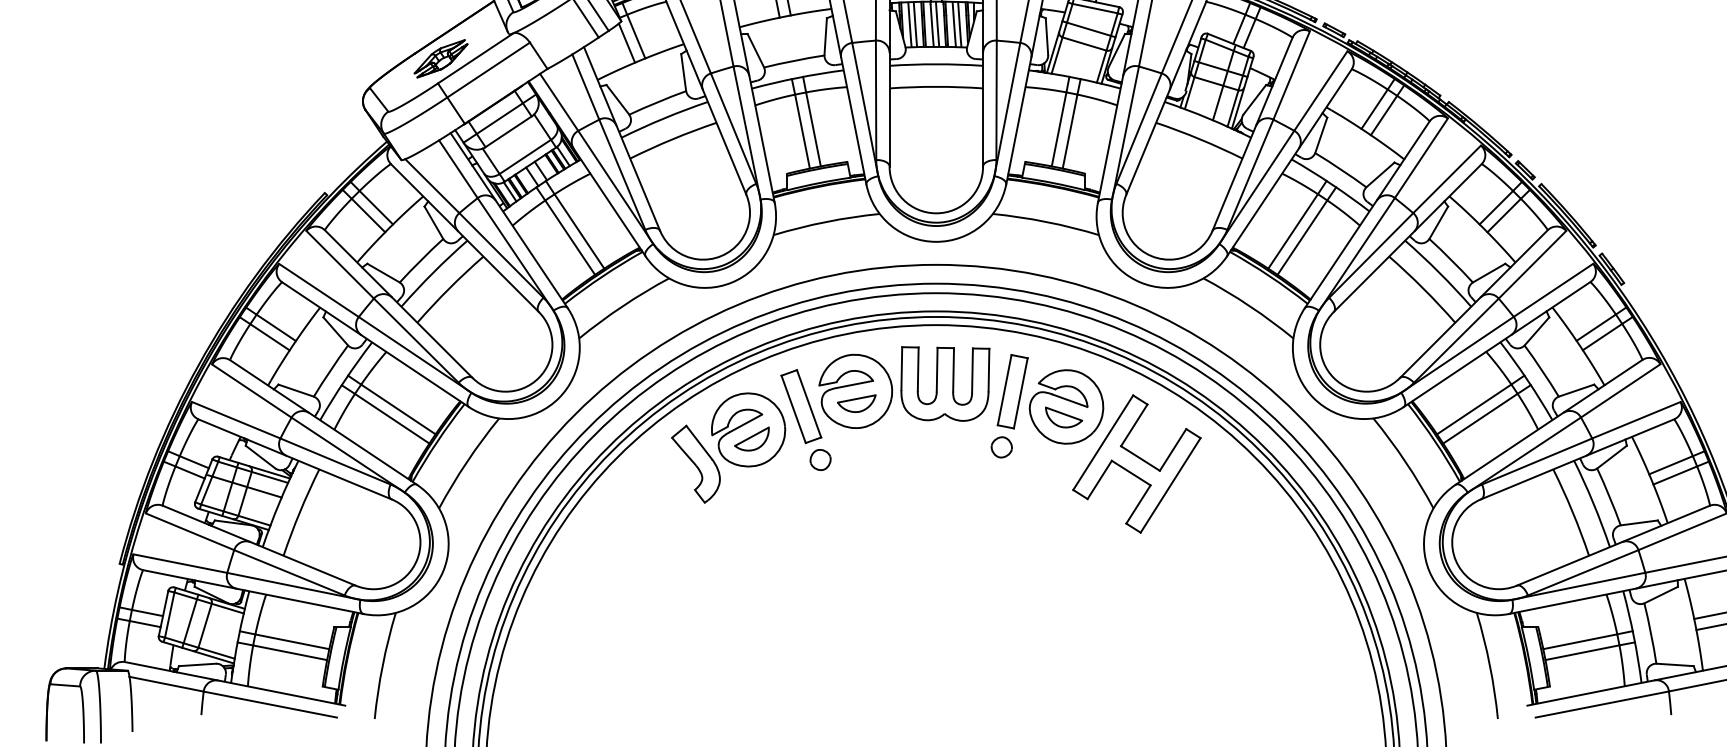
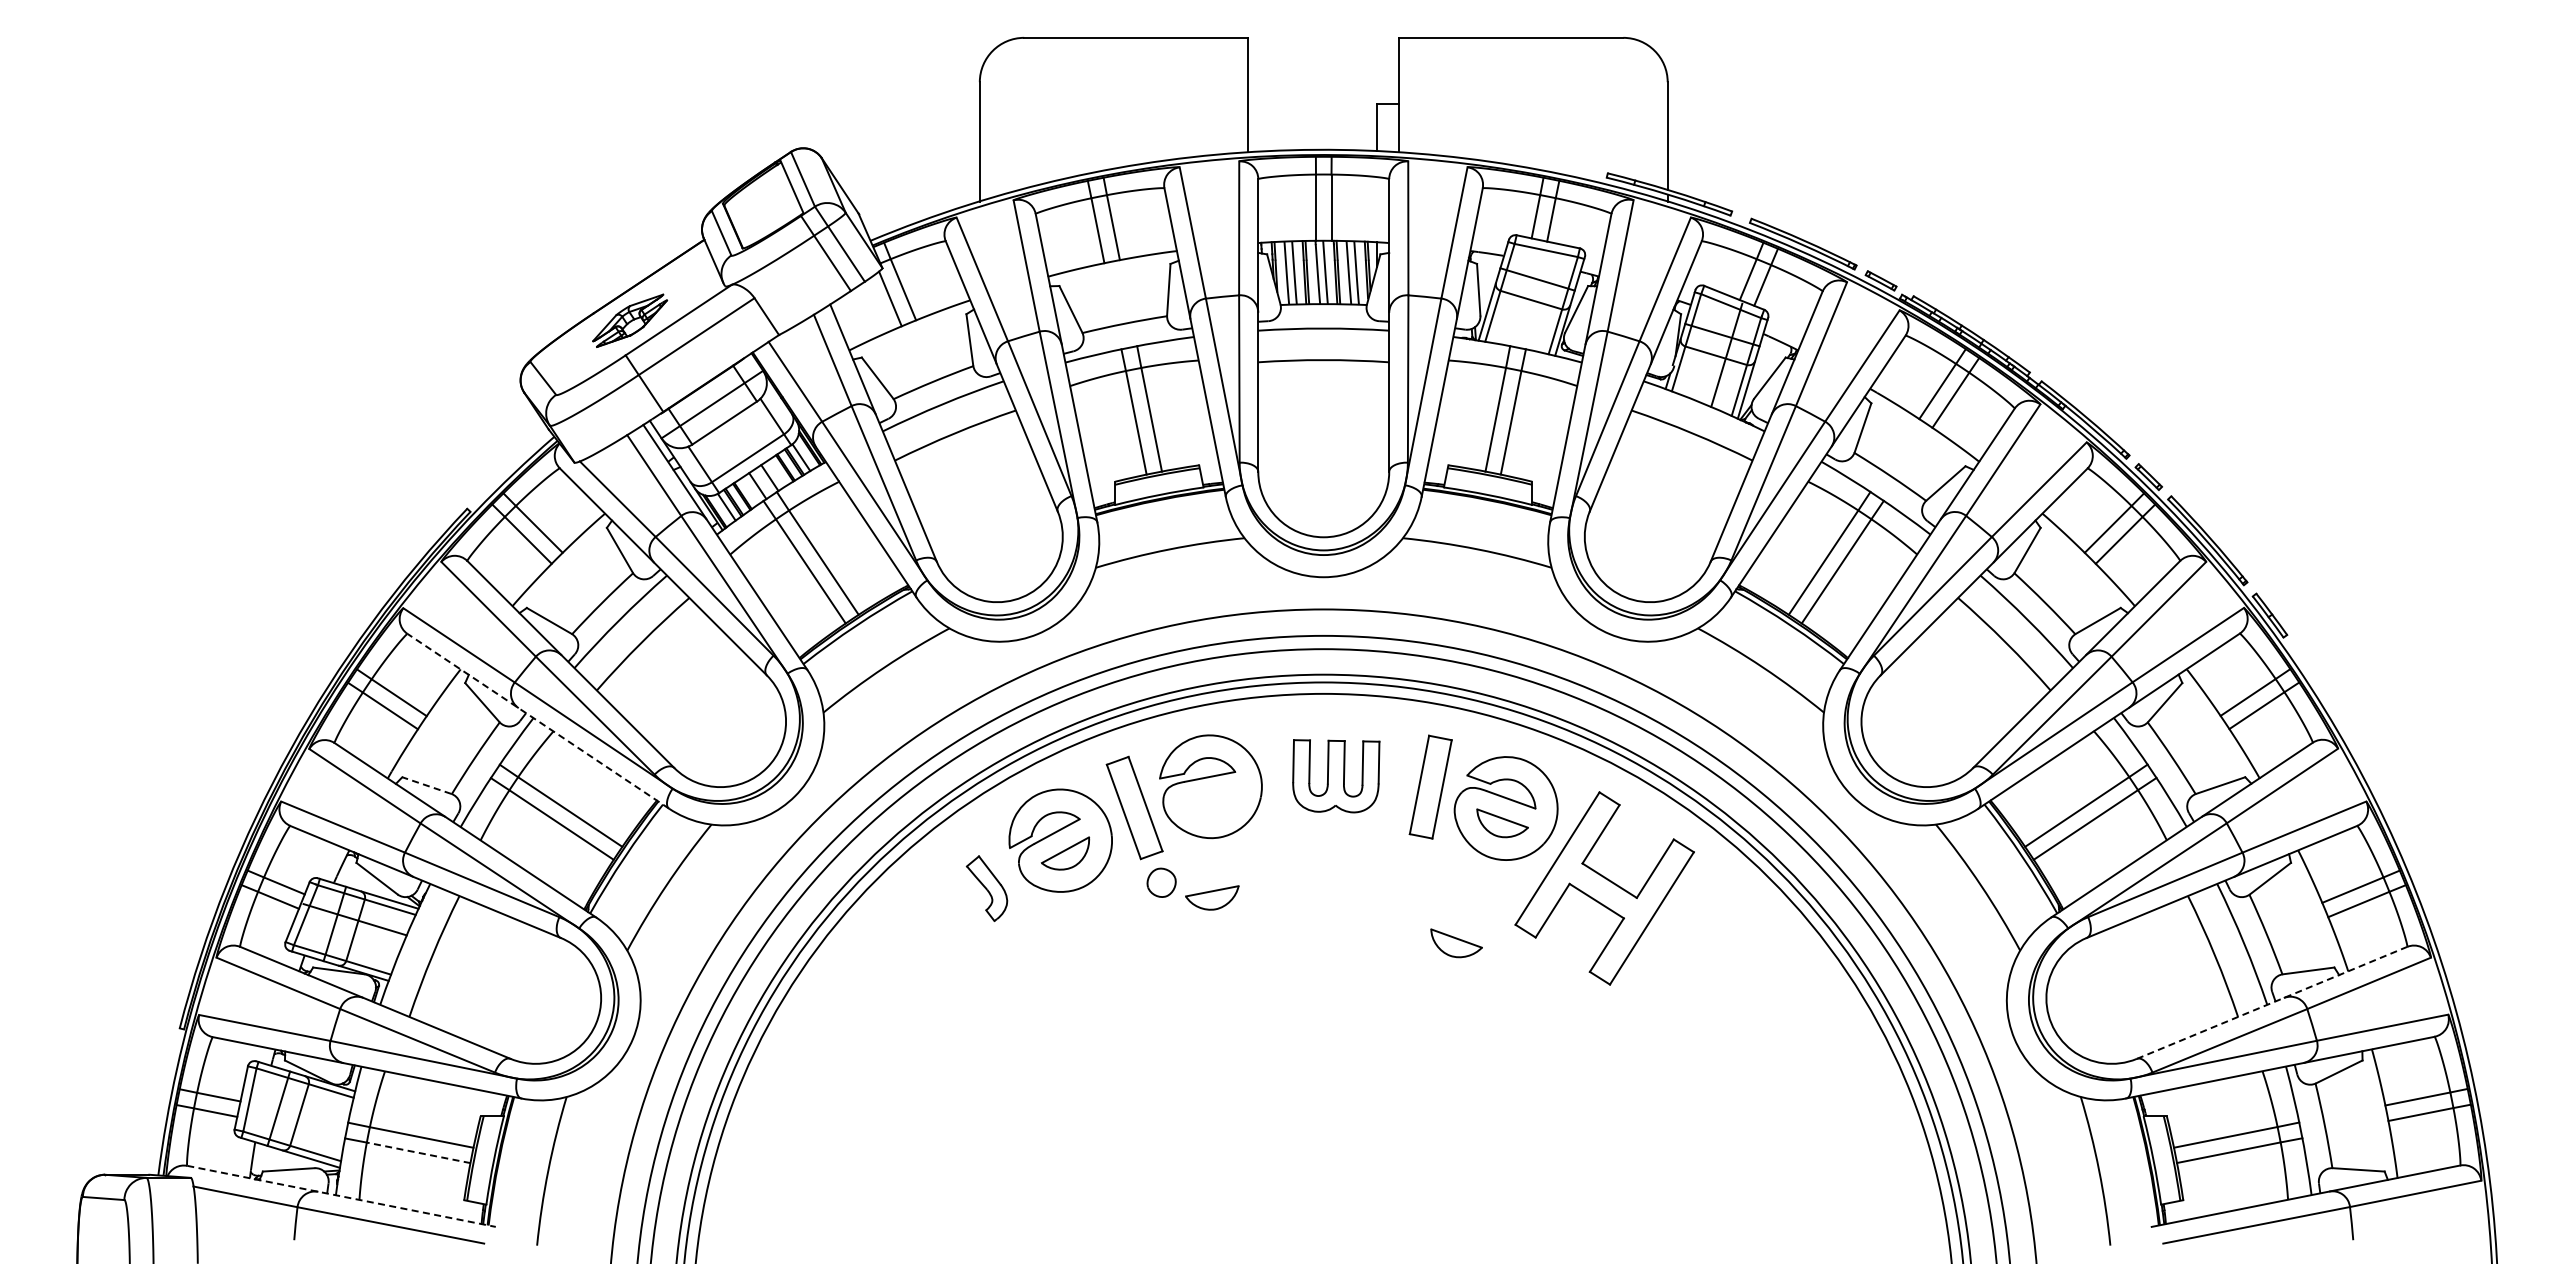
line: (375, 344) -> (537, 720), solid -> dashed
part: (944, 383) -> (1335, 775), size x0.7
line: (295, 390) -> (426, 785), solid -> dashed
part: (856, 403) -> (1212, 897), moved
part: (1001, 447) -> (1415, 865), removed
part: (695, 464) -> (986, 888), size x0.6
part: (1031, 503) -> (1456, 943), added
line: (1613, 545) -> (2272, 1002), solid -> dashed
line: (290, 652) -> (418, 1152), solid -> dashed
line: (235, 683) -> (342, 1196), solid -> dashed

